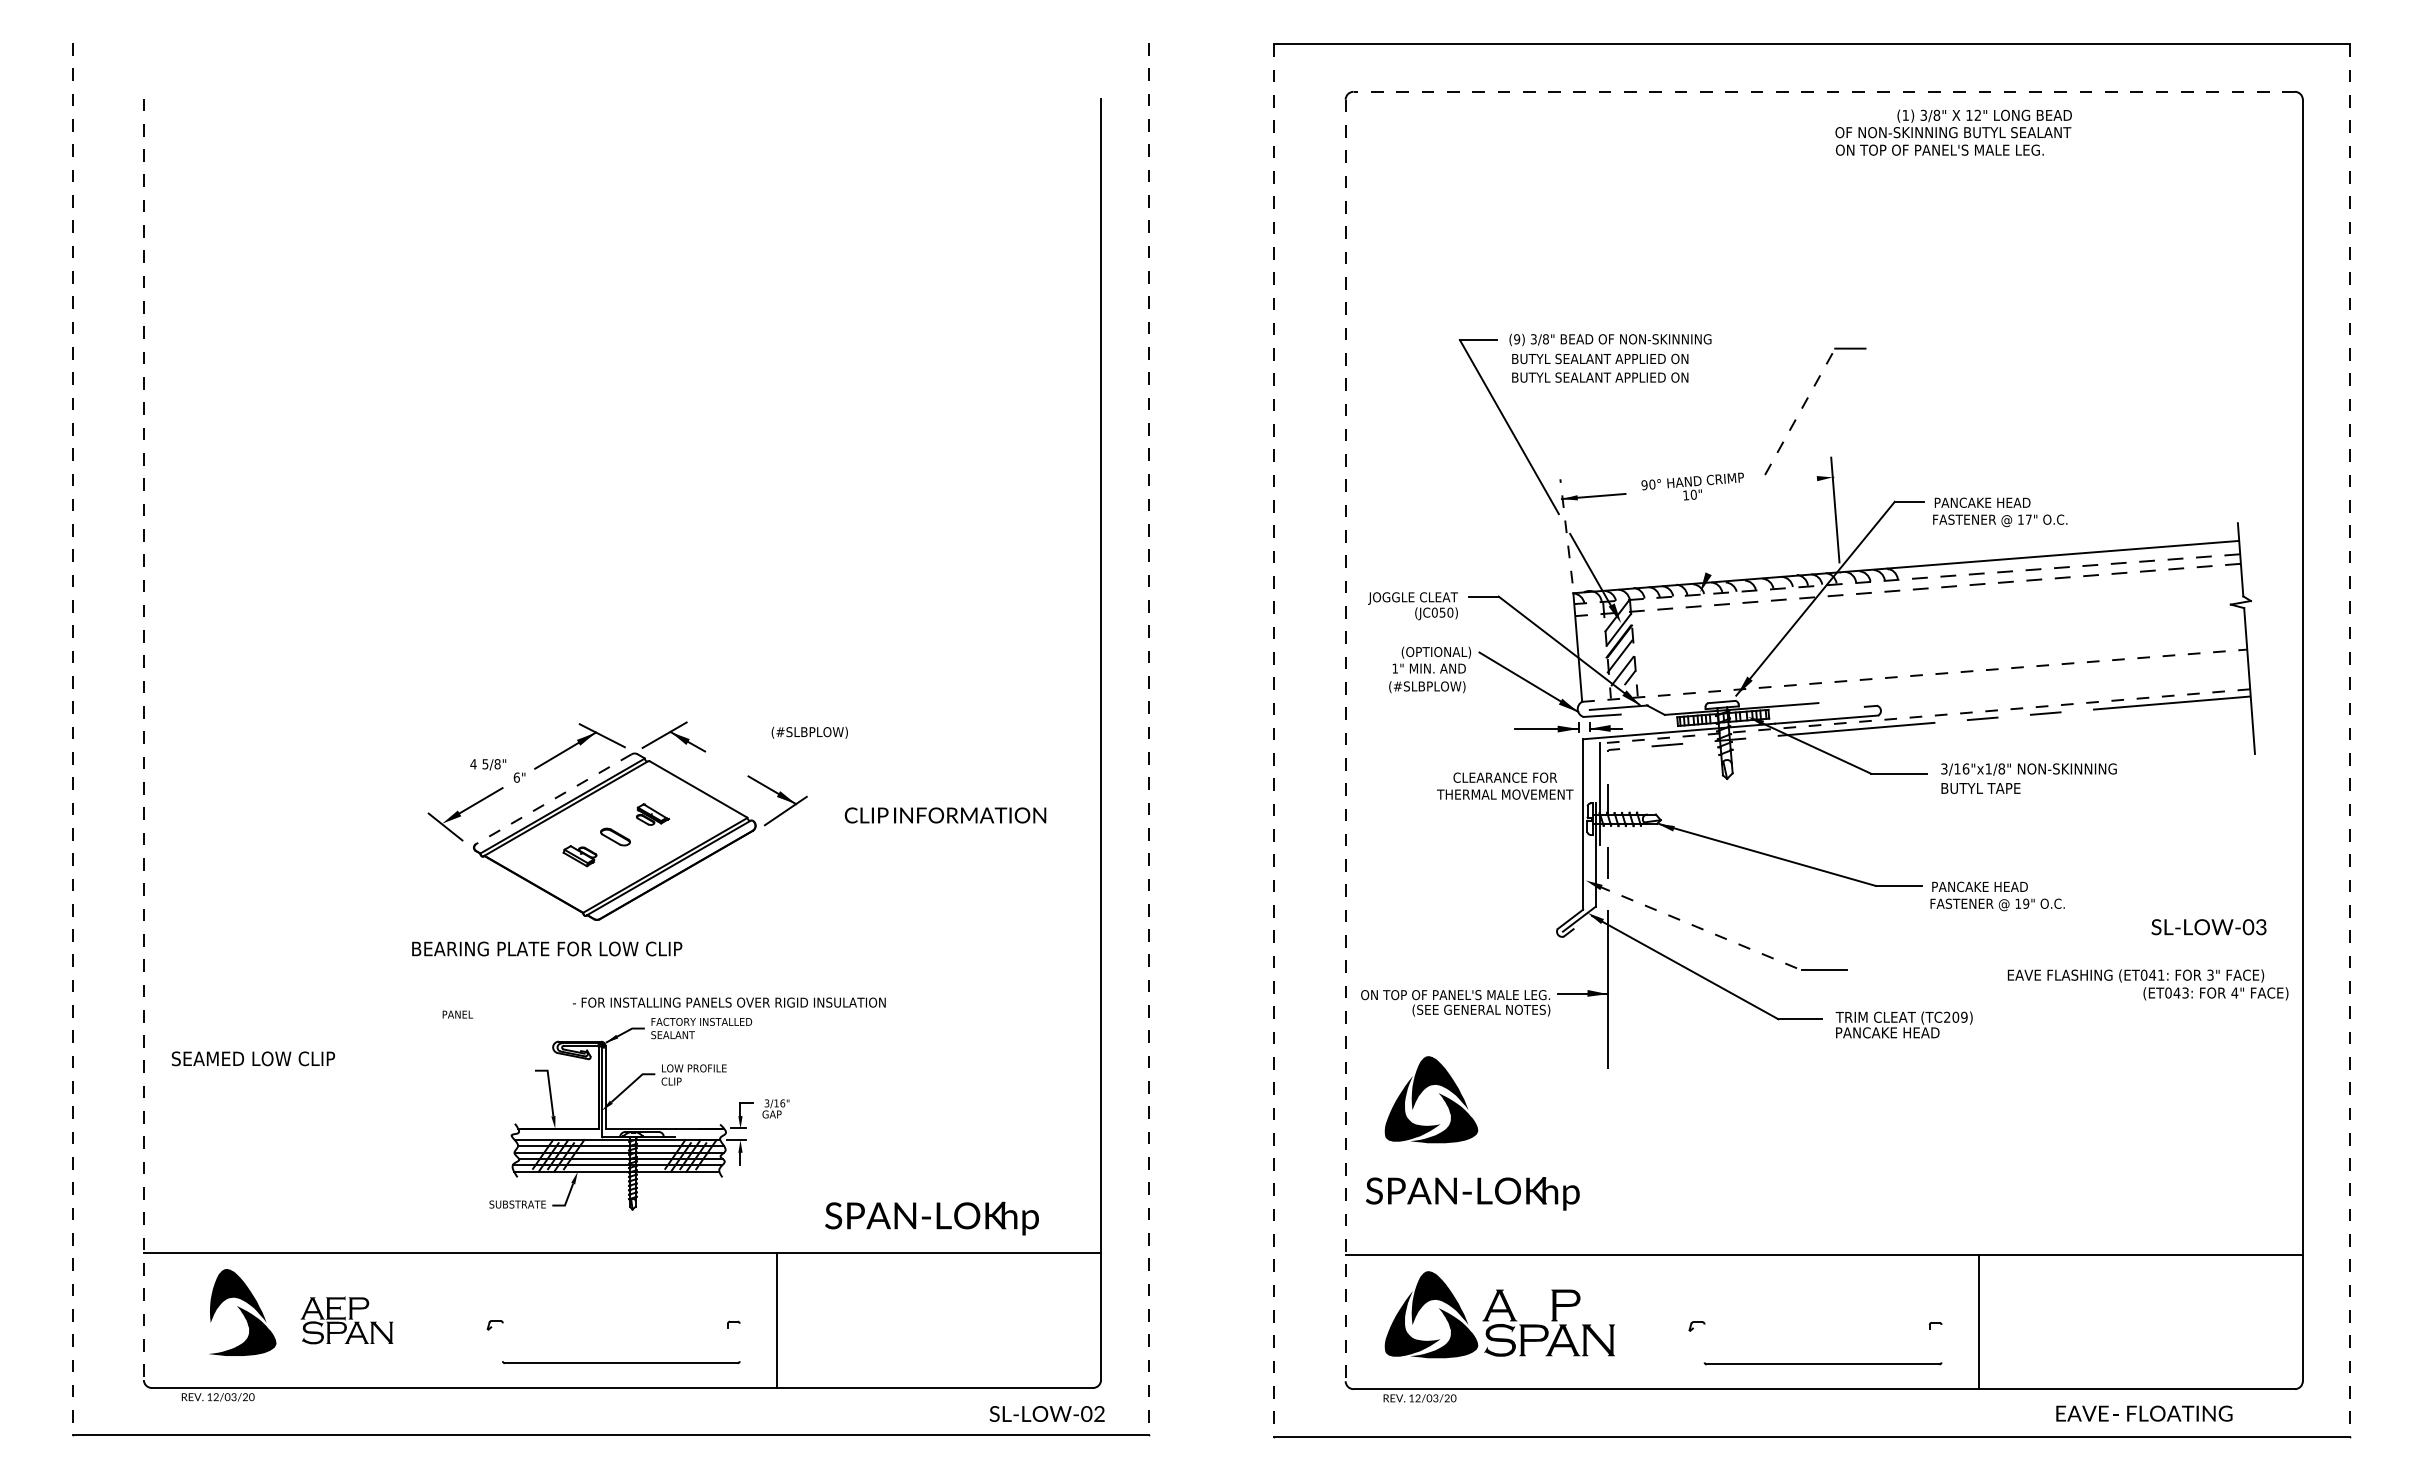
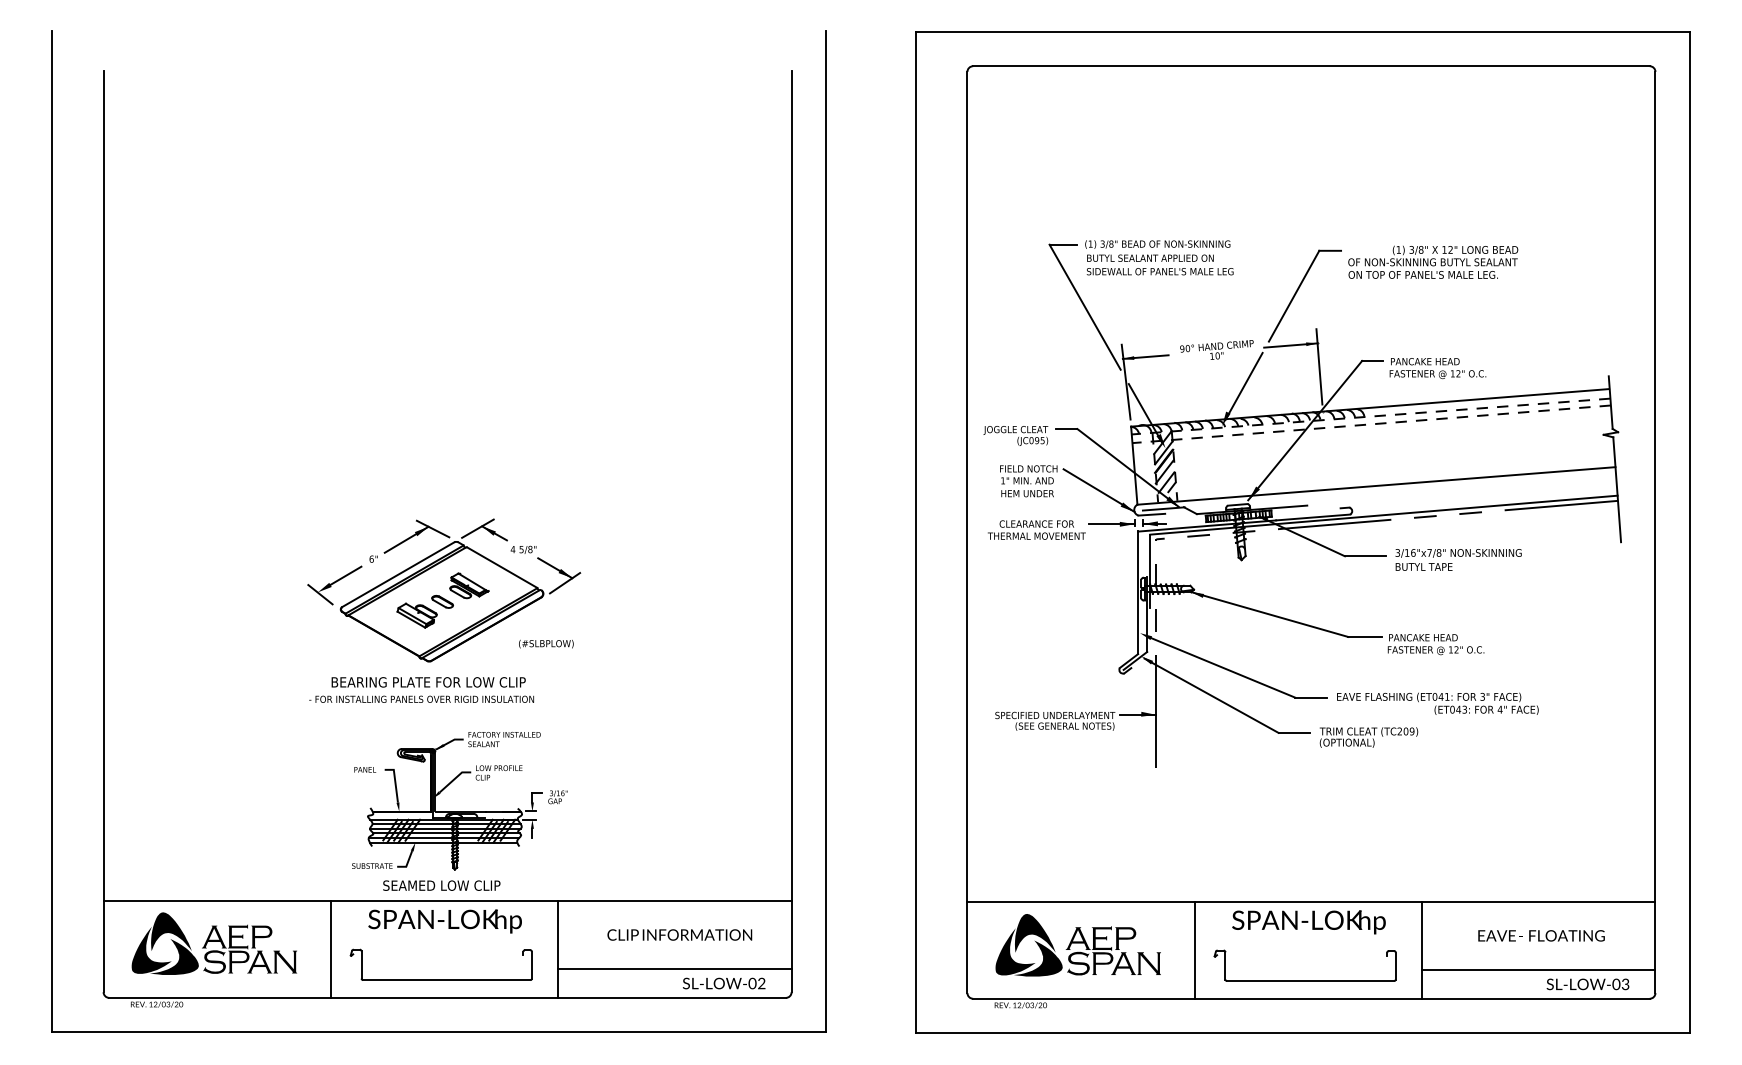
line: (1824, 91) -> (1311, 65), dashed -> solid
text: (1953, 132) -> (1433, 262), moved
text: (1517, 339) -> (1090, 244), (9) -> (1)
text: (1613, 377) -> (1159, 271), BUTYL SEALANT APPLIED ON -> SIDEWALL OF PANEL'S MALE LEG
line: (1800, 411) -> (1294, 296), dashed -> solid
line: (1795, 480) -> (1290, 345), added
text: (2028, 519) -> (1458, 373), 17" -> 12"
line: (1566, 530) -> (1126, 381), dashed -> solid
line: (1730, 536) -> (1244, 385), added
text: (1446, 612) -> (1039, 440), (JC050) -> (JC095)
text: (1431, 652) -> (1029, 469), (OPTIONAL) -> FIELD NOTCH
line: (1914, 675) -> (1376, 485), dashed -> solid
text: (1427, 687) -> (1026, 494), (#SLBPLOW) -> HEM UNDER
line: (1924, 716) -> (1383, 515), dashed -> solid
text: (809, 732) -> (546, 643), moved
line: (72, 739) -> (52, 531), dashed -> solid
line: (143, 739) -> (103, 531), dashed -> solid
line: (1148, 739) -> (825, 531), dashed -> solid
line: (1345, 740) -> (967, 532), dashed -> solid
line: (1274, 741) -> (916, 533), dashed -> solid
line: (2350, 741) -> (1689, 533), dashed -> solid
text: (488, 764) -> (523, 549), moved
text: (1988, 768) -> (1429, 552), 3/16"x1/8" -> 3/16"x7/8"
text: (1505, 785) -> (1037, 529), moved
line: (553, 799) -> (398, 574), dashed -> solid
part: (652, 814) -> (469, 585), size x1.67
text: (945, 815) -> (679, 935), moved
part: (579, 855) -> (416, 615), size x1.67
text: (2026, 903) -> (1456, 649), 19" -> 12"
text: (2208, 927) -> (1587, 984), moved
line: (1700, 928) -> (1222, 667), dashed -> solid
text: (547, 948) -> (428, 682), moved
text: (2147, 984) -> (1437, 703), moved
text: (1456, 995) -> (1047, 715), ON TOP OF PANEL'S MALE LEG. -> SPECIFIED UNDERLAYMENT
text: (729, 1002) -> (421, 699), moved
text: (457, 1014) -> (364, 769), moved
text: (1887, 1033) -> (1356, 743), PANCAKE HEAD -> (OPTIONAL)
text: (252, 1058) -> (441, 885), moved
part: (1439, 1094) -> (1034, 786), removed
text: (1472, 1193) -> (1308, 922), moved
text: (931, 1218) -> (444, 921), moved
fill: (1532, 1305) -> (1101, 938), added
part: (346, 1320) -> (249, 949), size x1.43
line: (460, 1320) -> (331, 949), added
fill: (210, 1321) -> (151, 950), added
line: (1662, 1321) -> (1195, 950), added
line: (502, 1342) -> (361, 965), added
line: (739, 1342) -> (531, 965), added
line: (1704, 1343) -> (1225, 965), added
line: (1941, 1343) -> (1395, 965), added
line: (938, 1348) -> (674, 969), added
line: (2140, 1349) -> (1538, 970), added
text: (1046, 1413) -> (723, 983), moved
text: (2144, 1413) -> (1541, 935), moved

